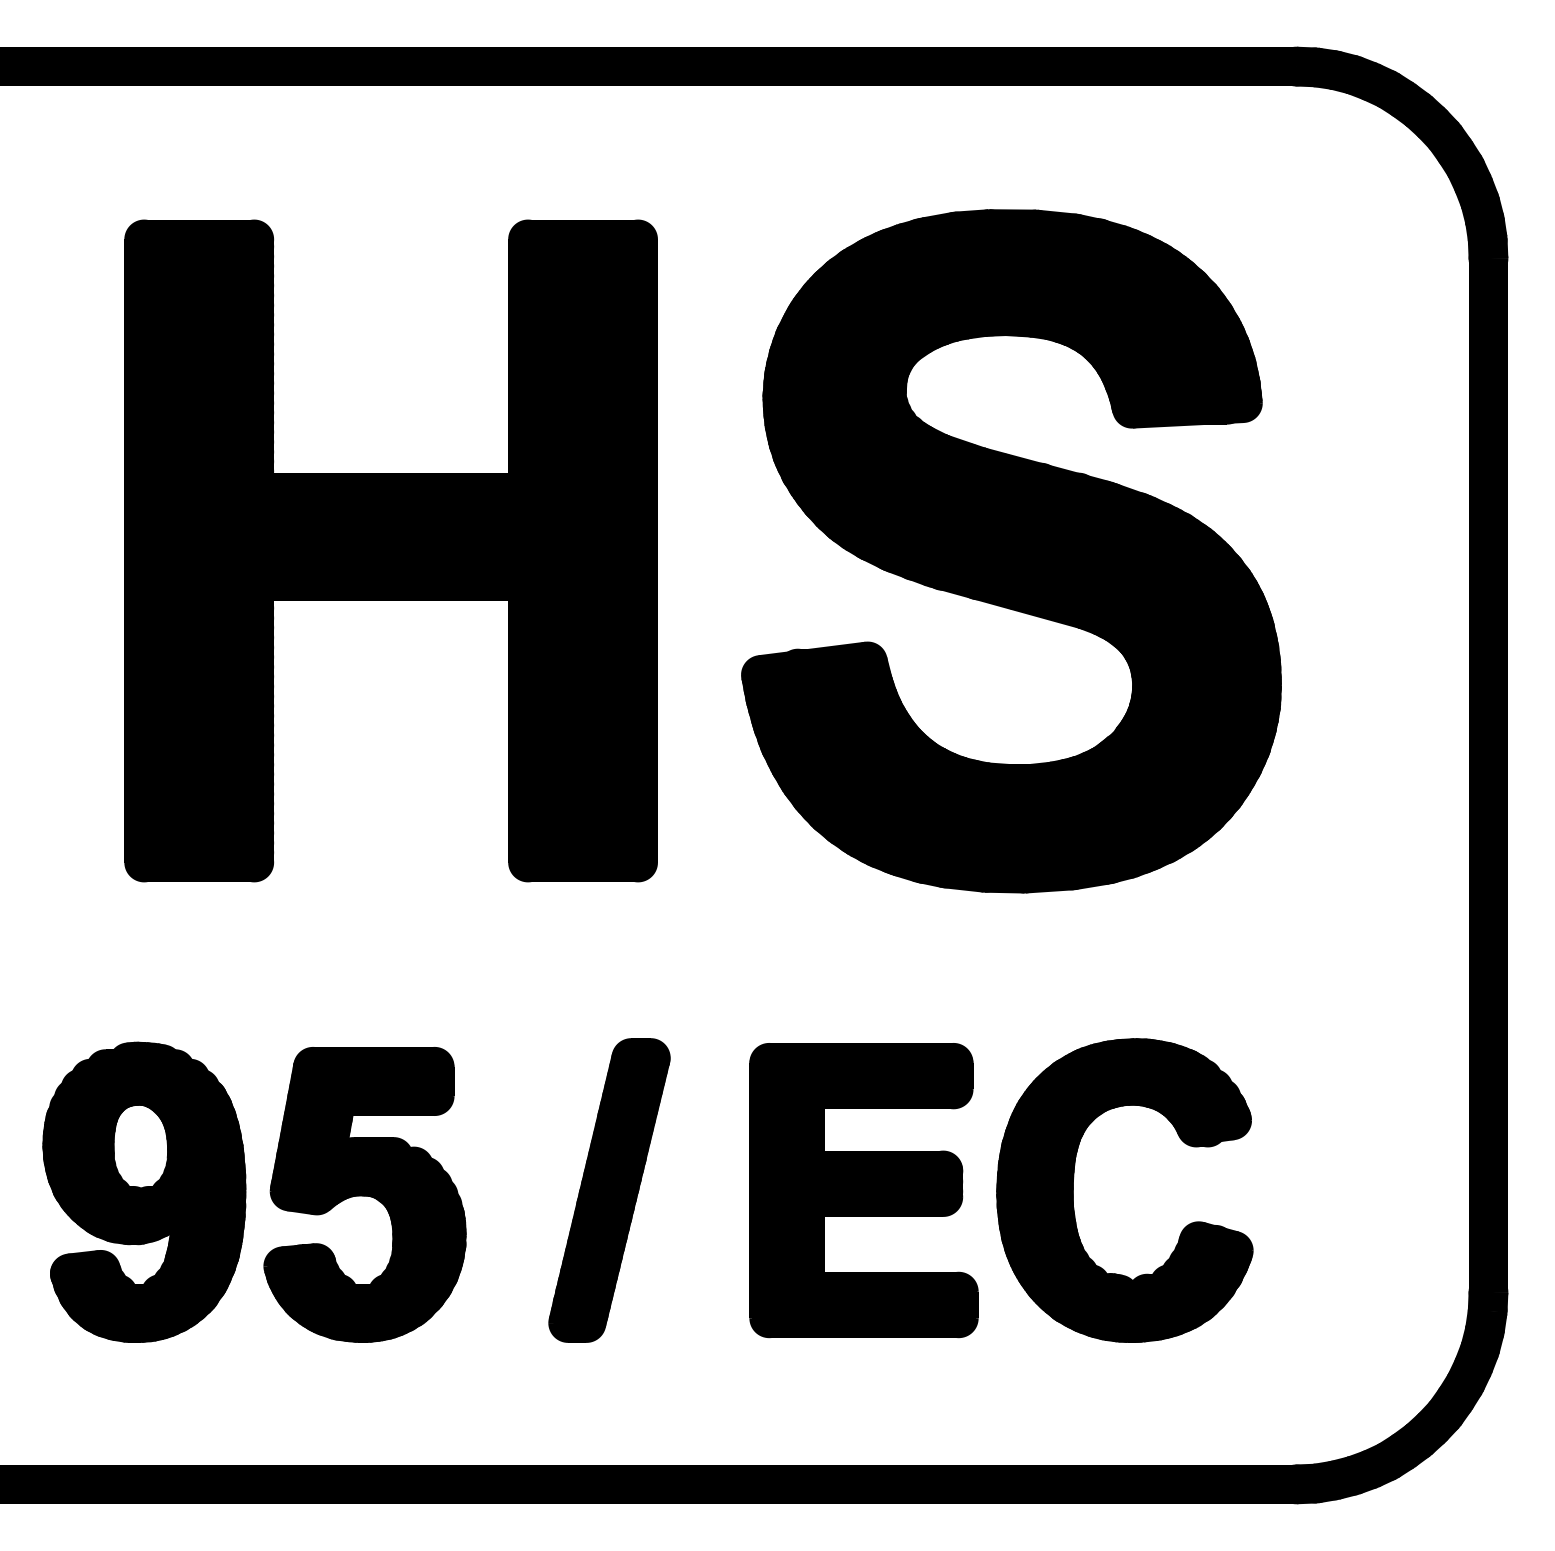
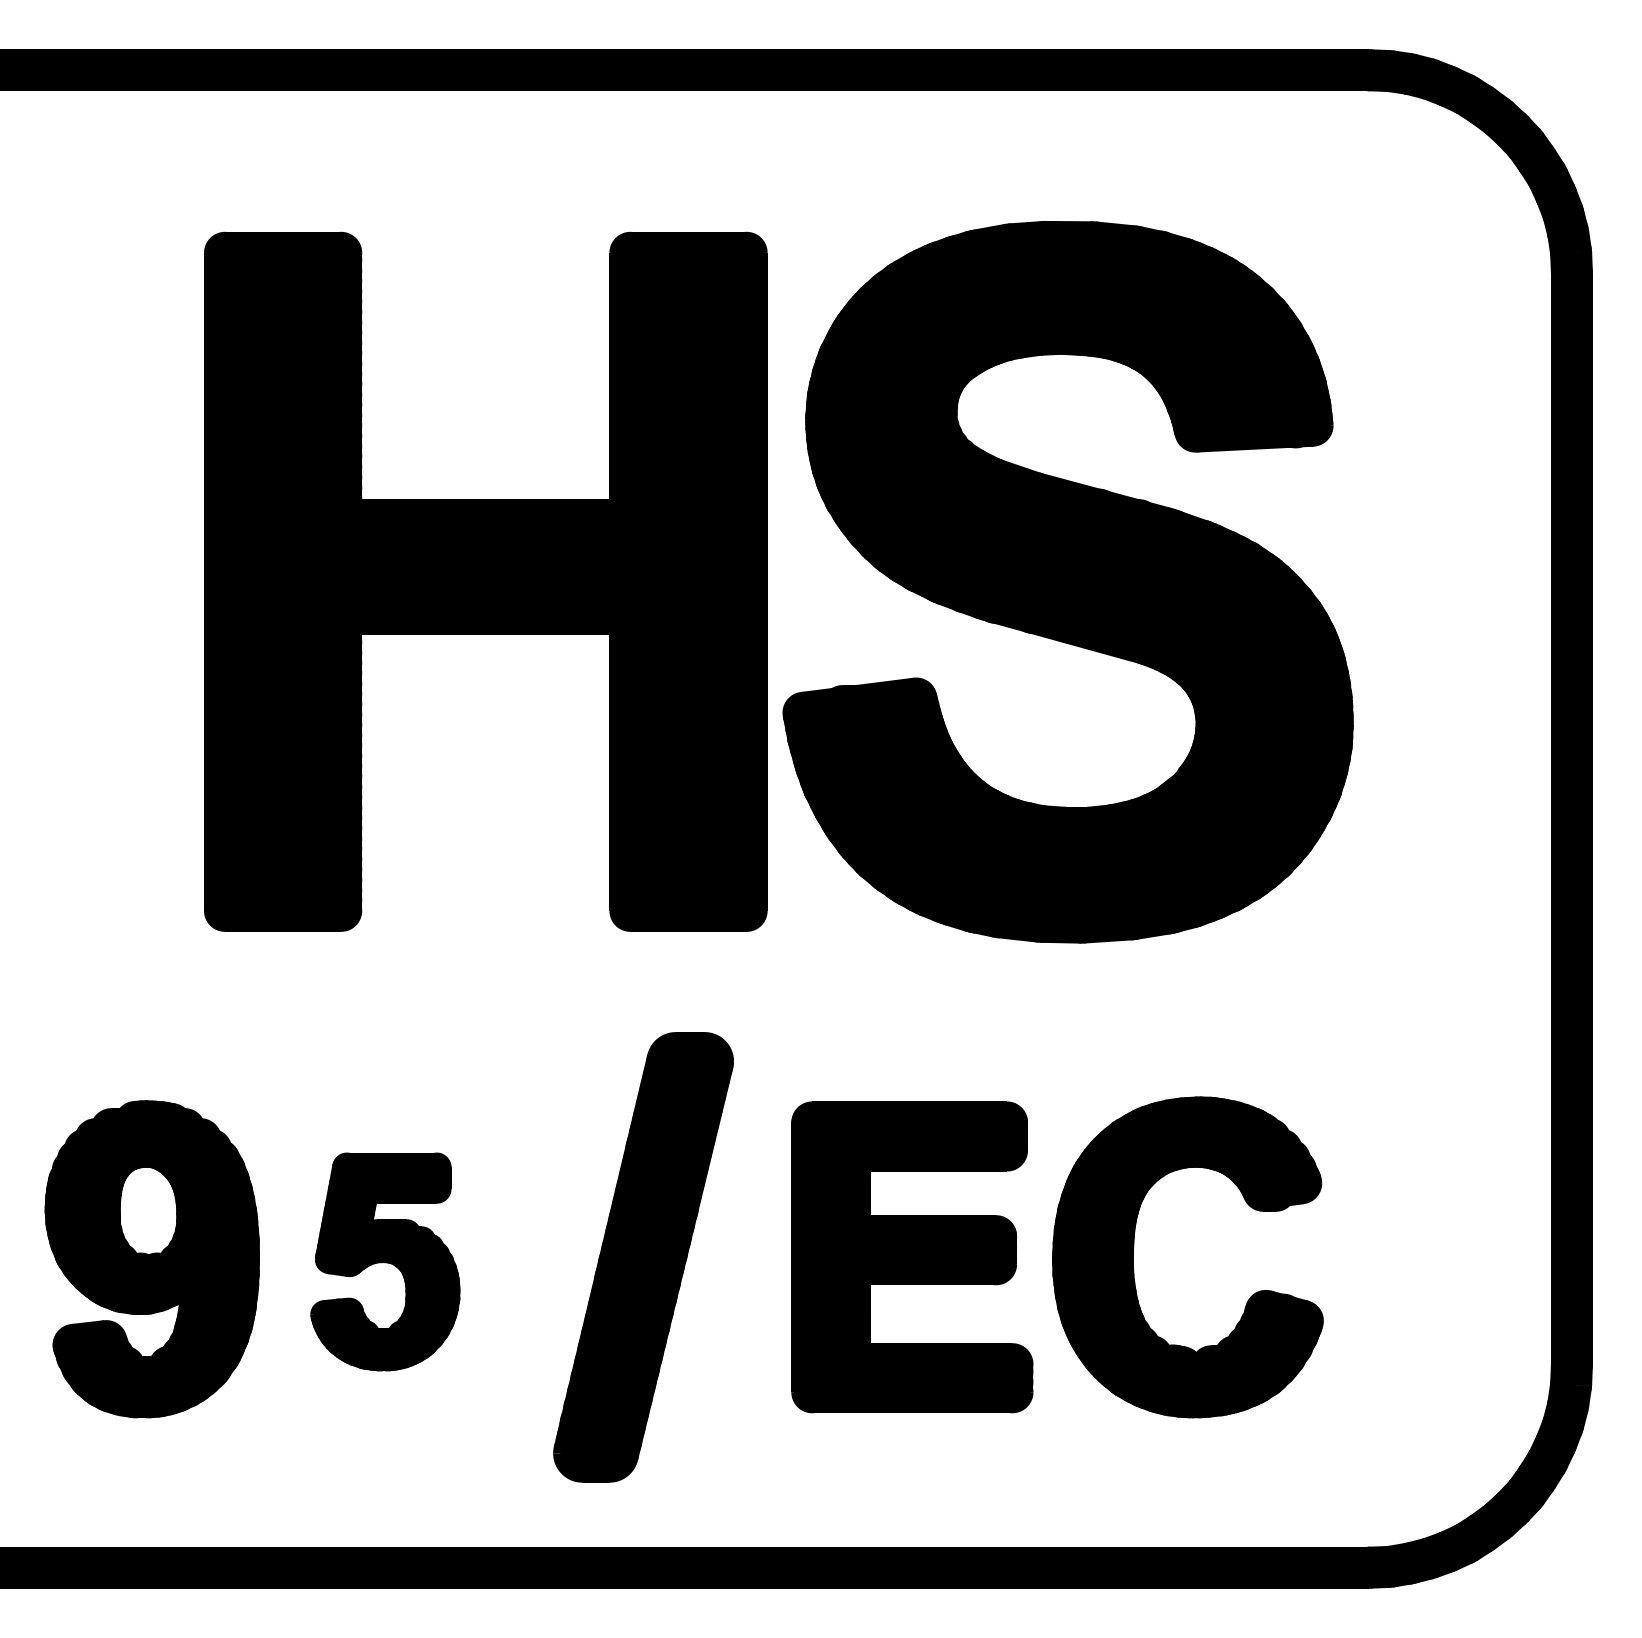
part: (390, 550) -> (485, 581), moved
part: (609, 1190) -> (643, 1257), size x1.4
part: (364, 1194) -> (384, 1261), size x0.7

